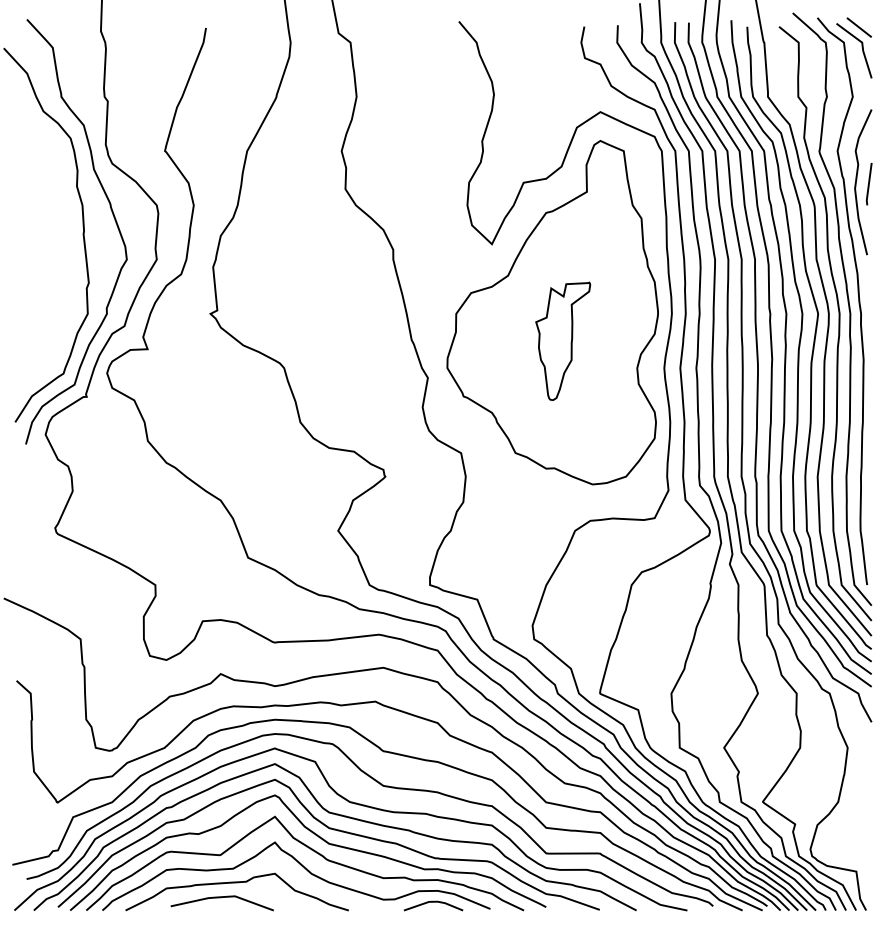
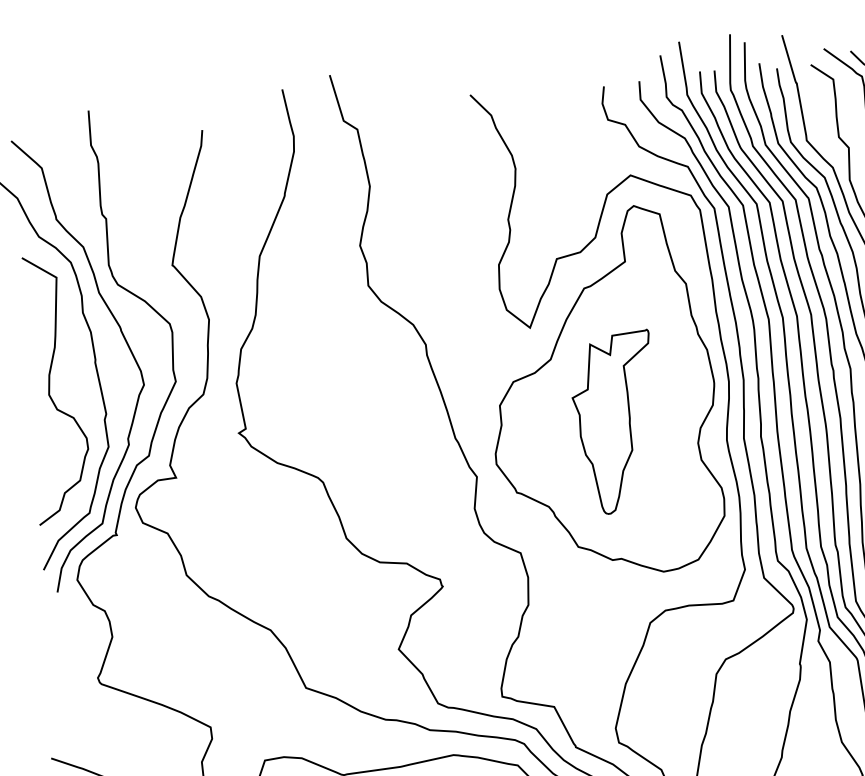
curve: (39, 253) -> (50, 388), added
part: (562, 341) -> (615, 423), size x1.43

